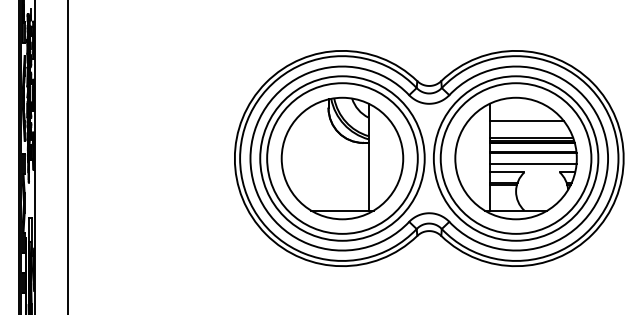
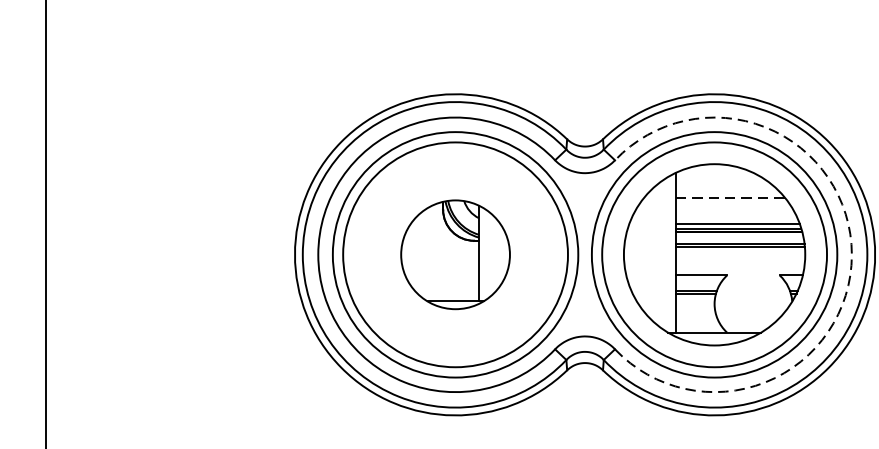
line: (526, 120) -> (730, 198), solid -> dashed
part: (342, 158) -> (455, 254), size x0.6
arc: (608, 158) -> (852, 254), solid -> dashed
line: (533, 163) -> (740, 262), removed

